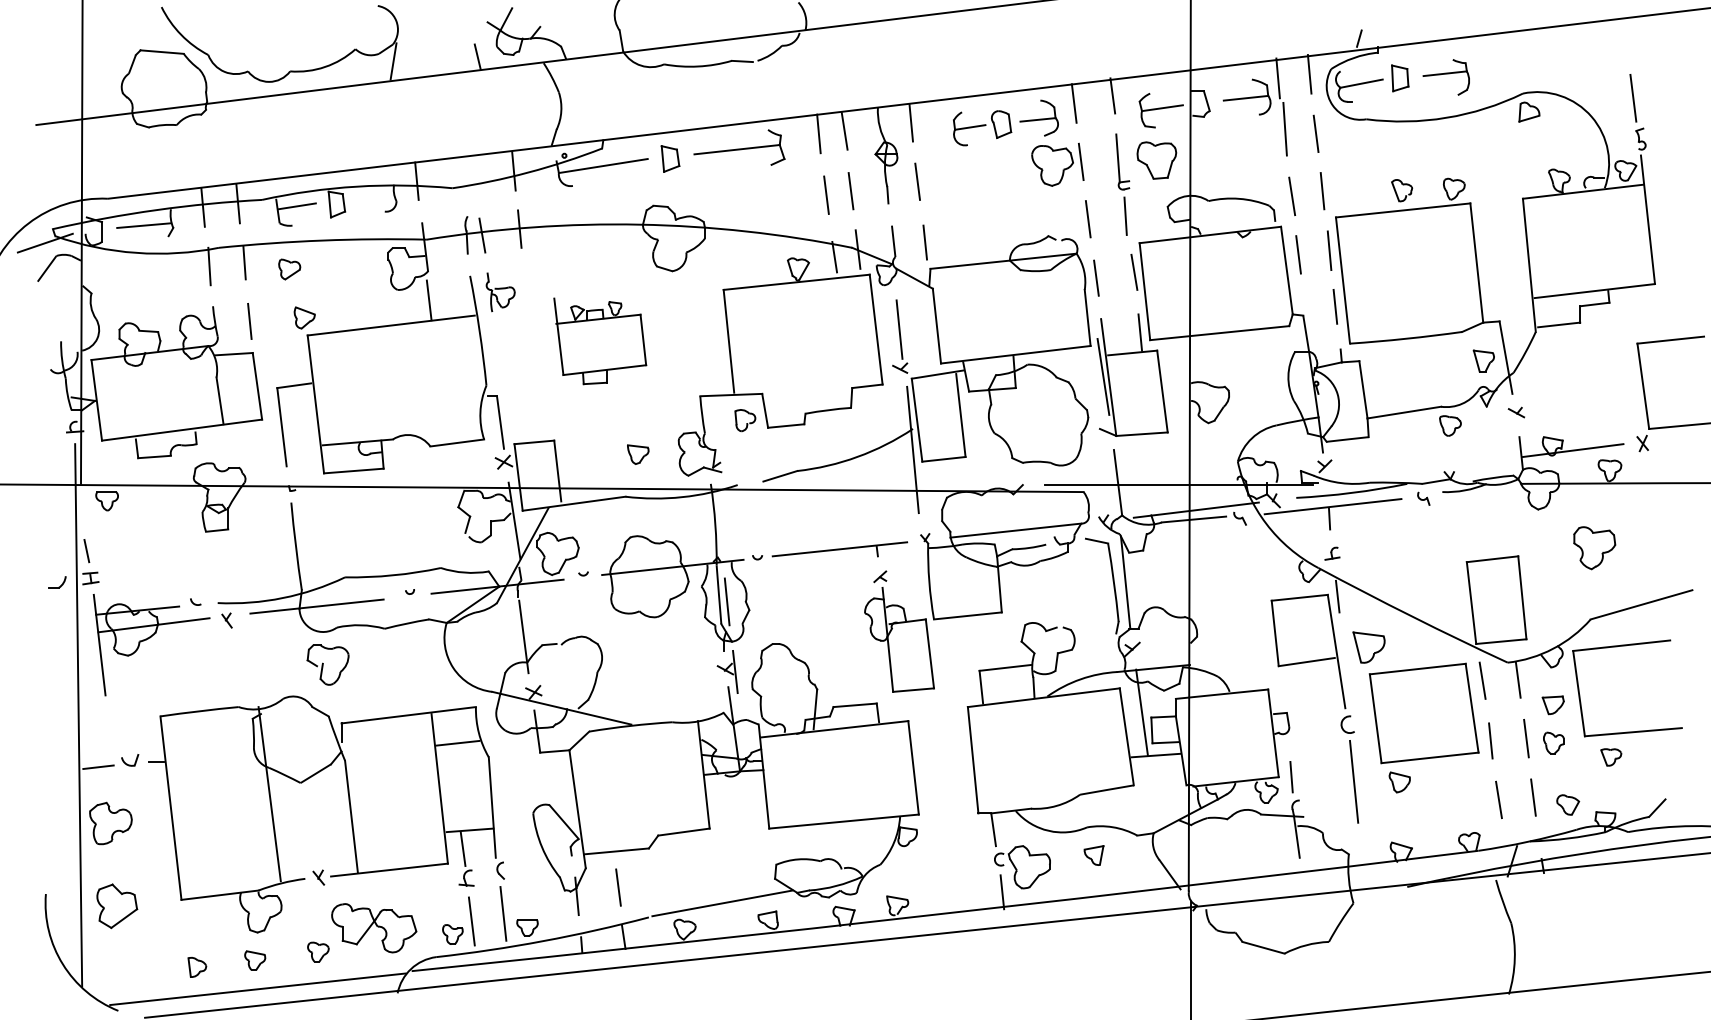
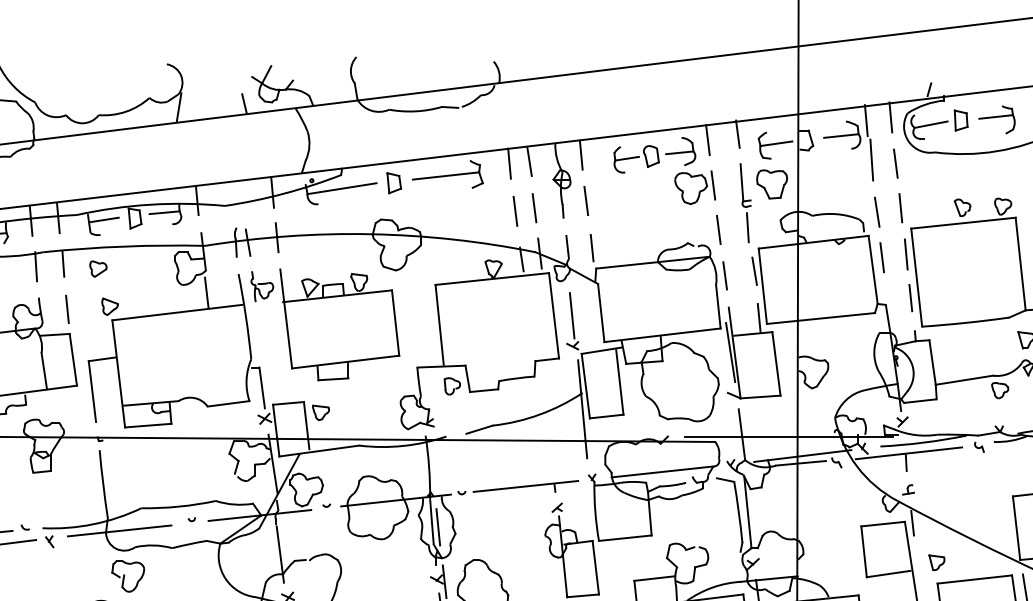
line: (374, 196) -> (164, 212), added
part: (599, 341) -> (339, 325), size x1.67
part: (638, 454) -> (321, 412), moved
part: (1368, 647) -> (936, 562), size x0.62

